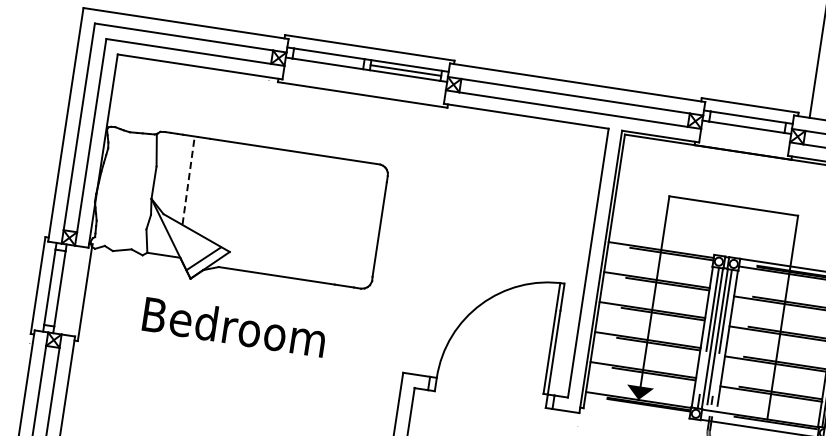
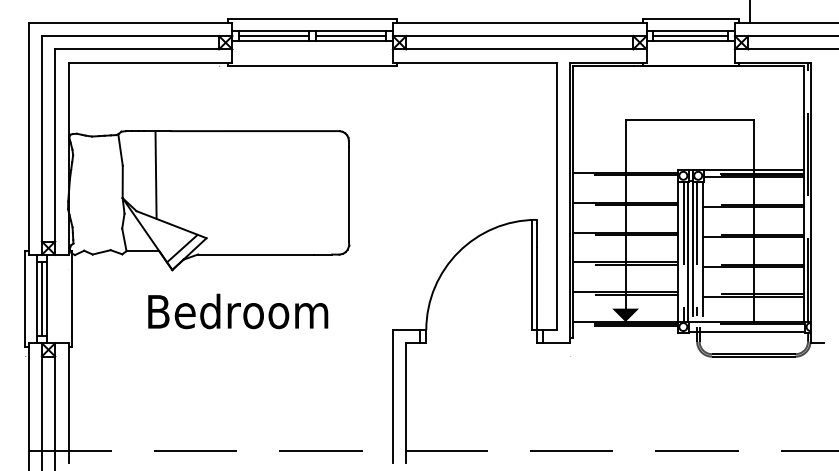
line: (328, 59) -> (274, 36), added
line: (747, 122) -> (690, 36), added
line: (189, 180) -> (156, 174), dashed -> solid
line: (54, 287) -> (41, 298), added
text: (234, 327) -> (238, 311), moved

